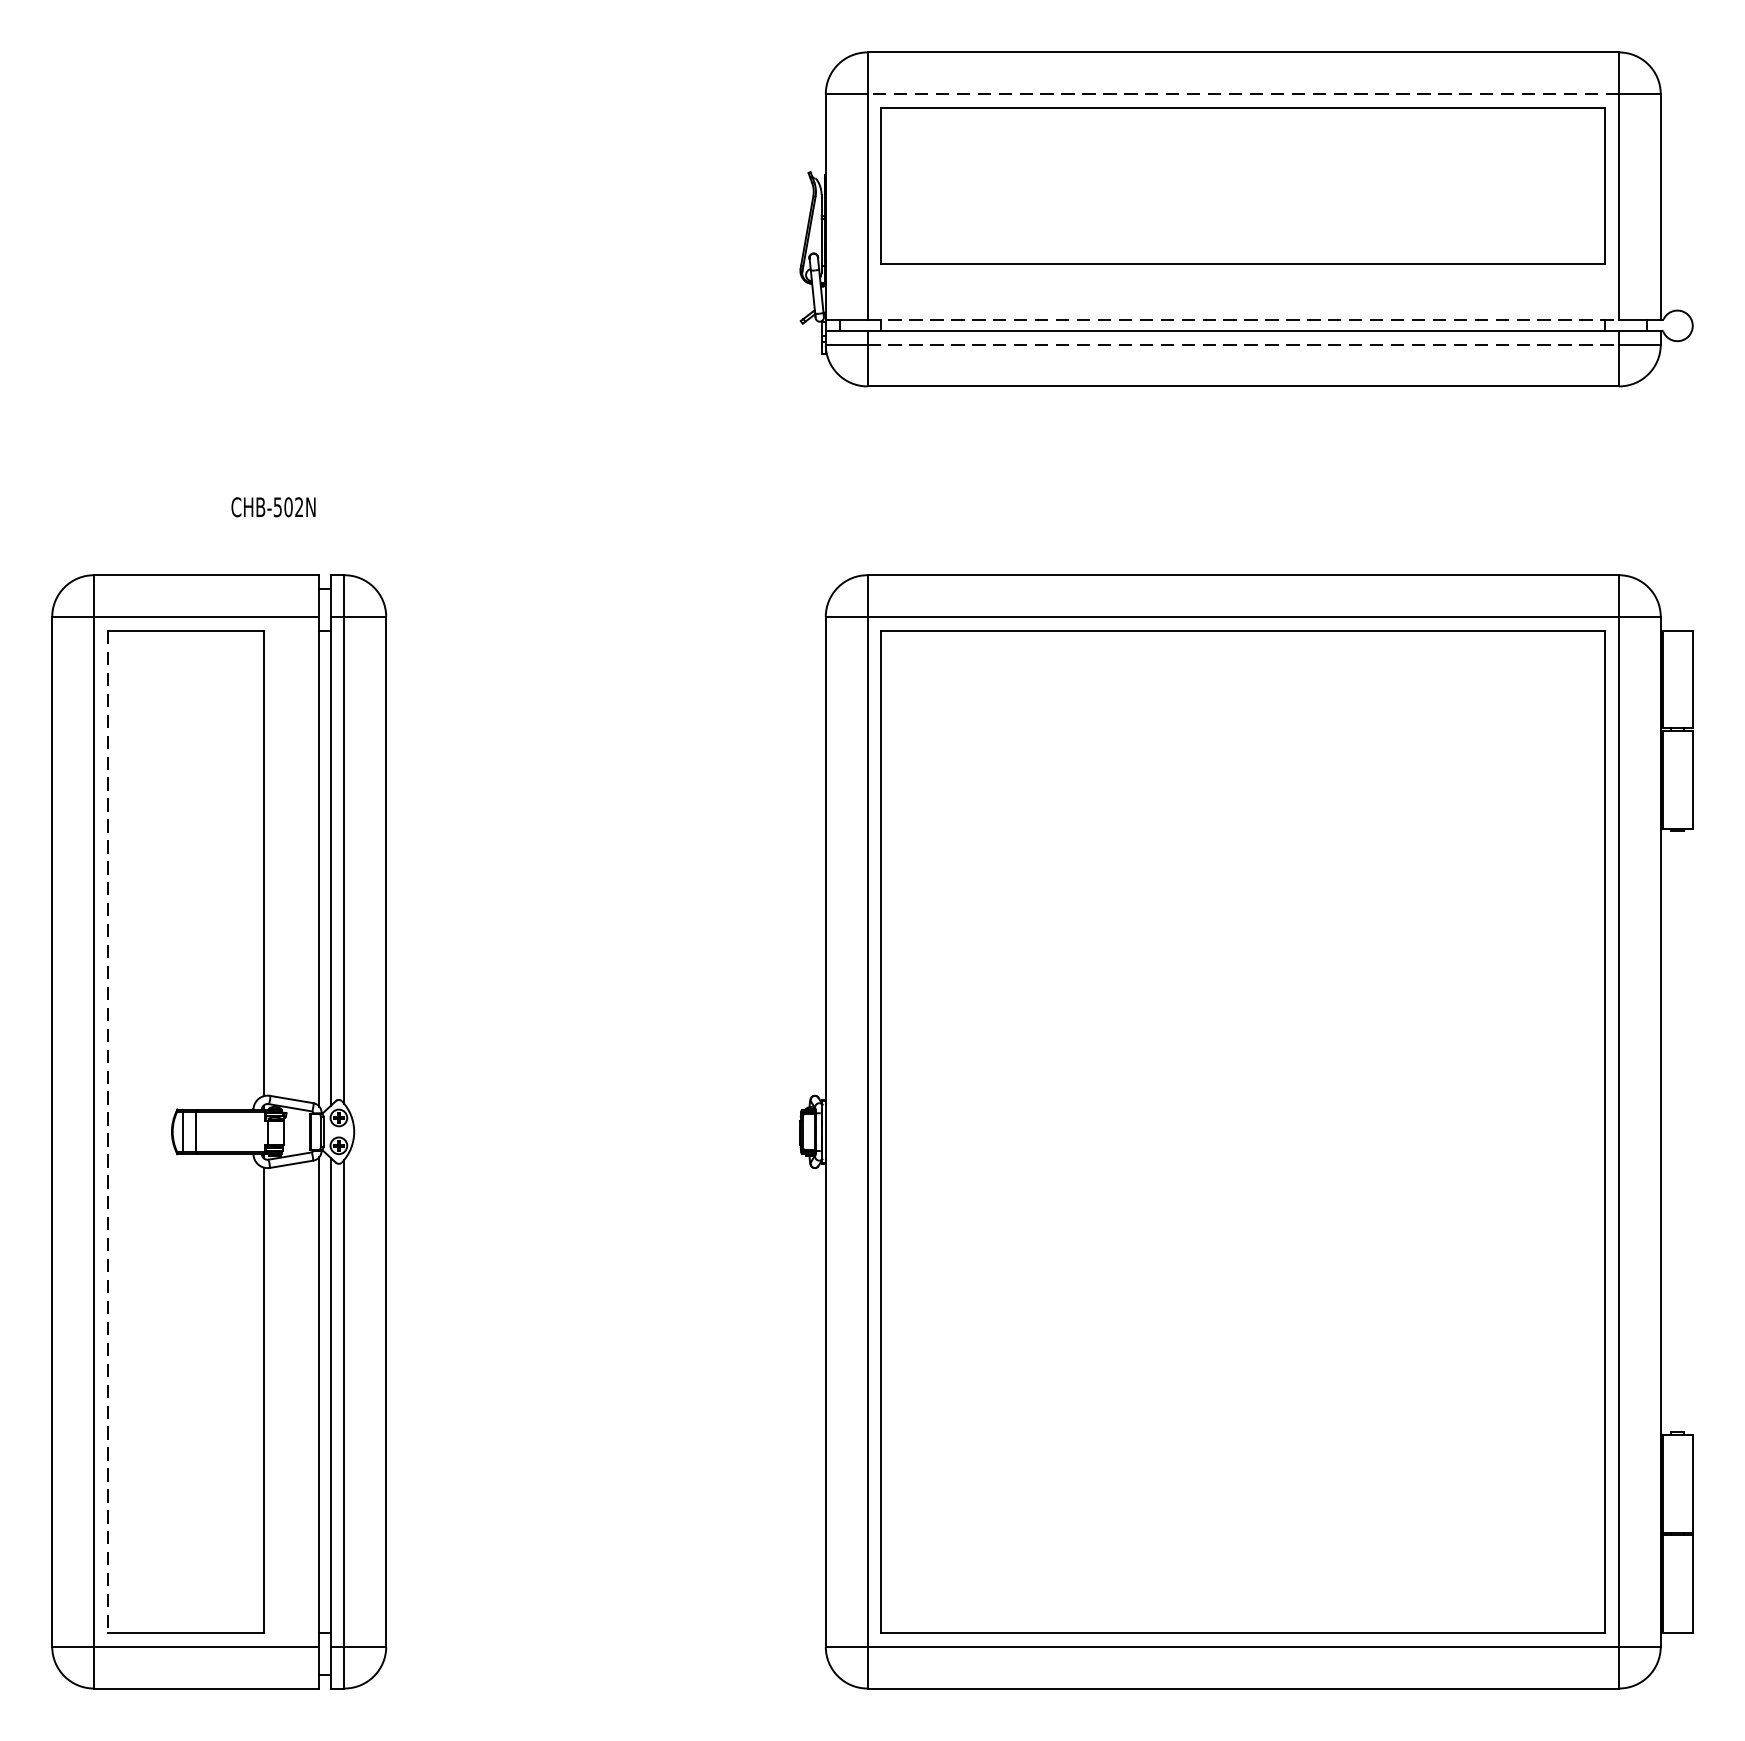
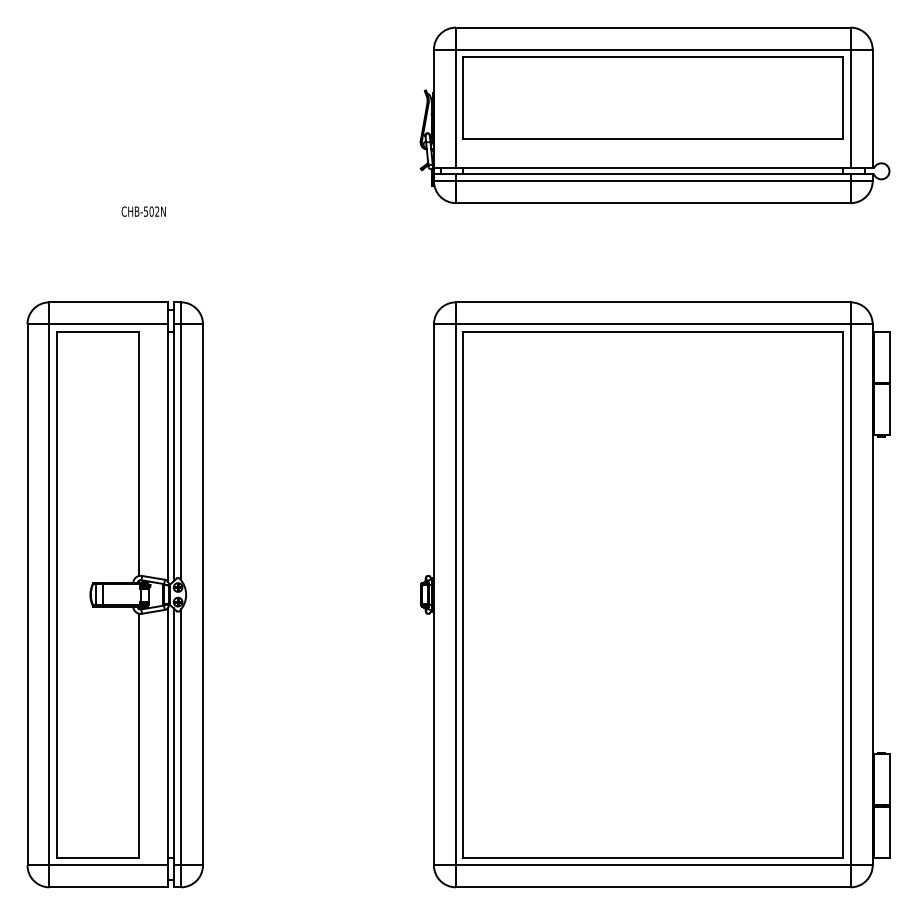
line: (1241, 93) -> (652, 49), dashed -> solid
line: (1243, 320) -> (653, 168), dashed -> solid
line: (1243, 345) -> (653, 181), dashed -> solid
text: (272, 506) -> (143, 211), moved
line: (107, 1133) -> (56, 595), dashed -> solid

